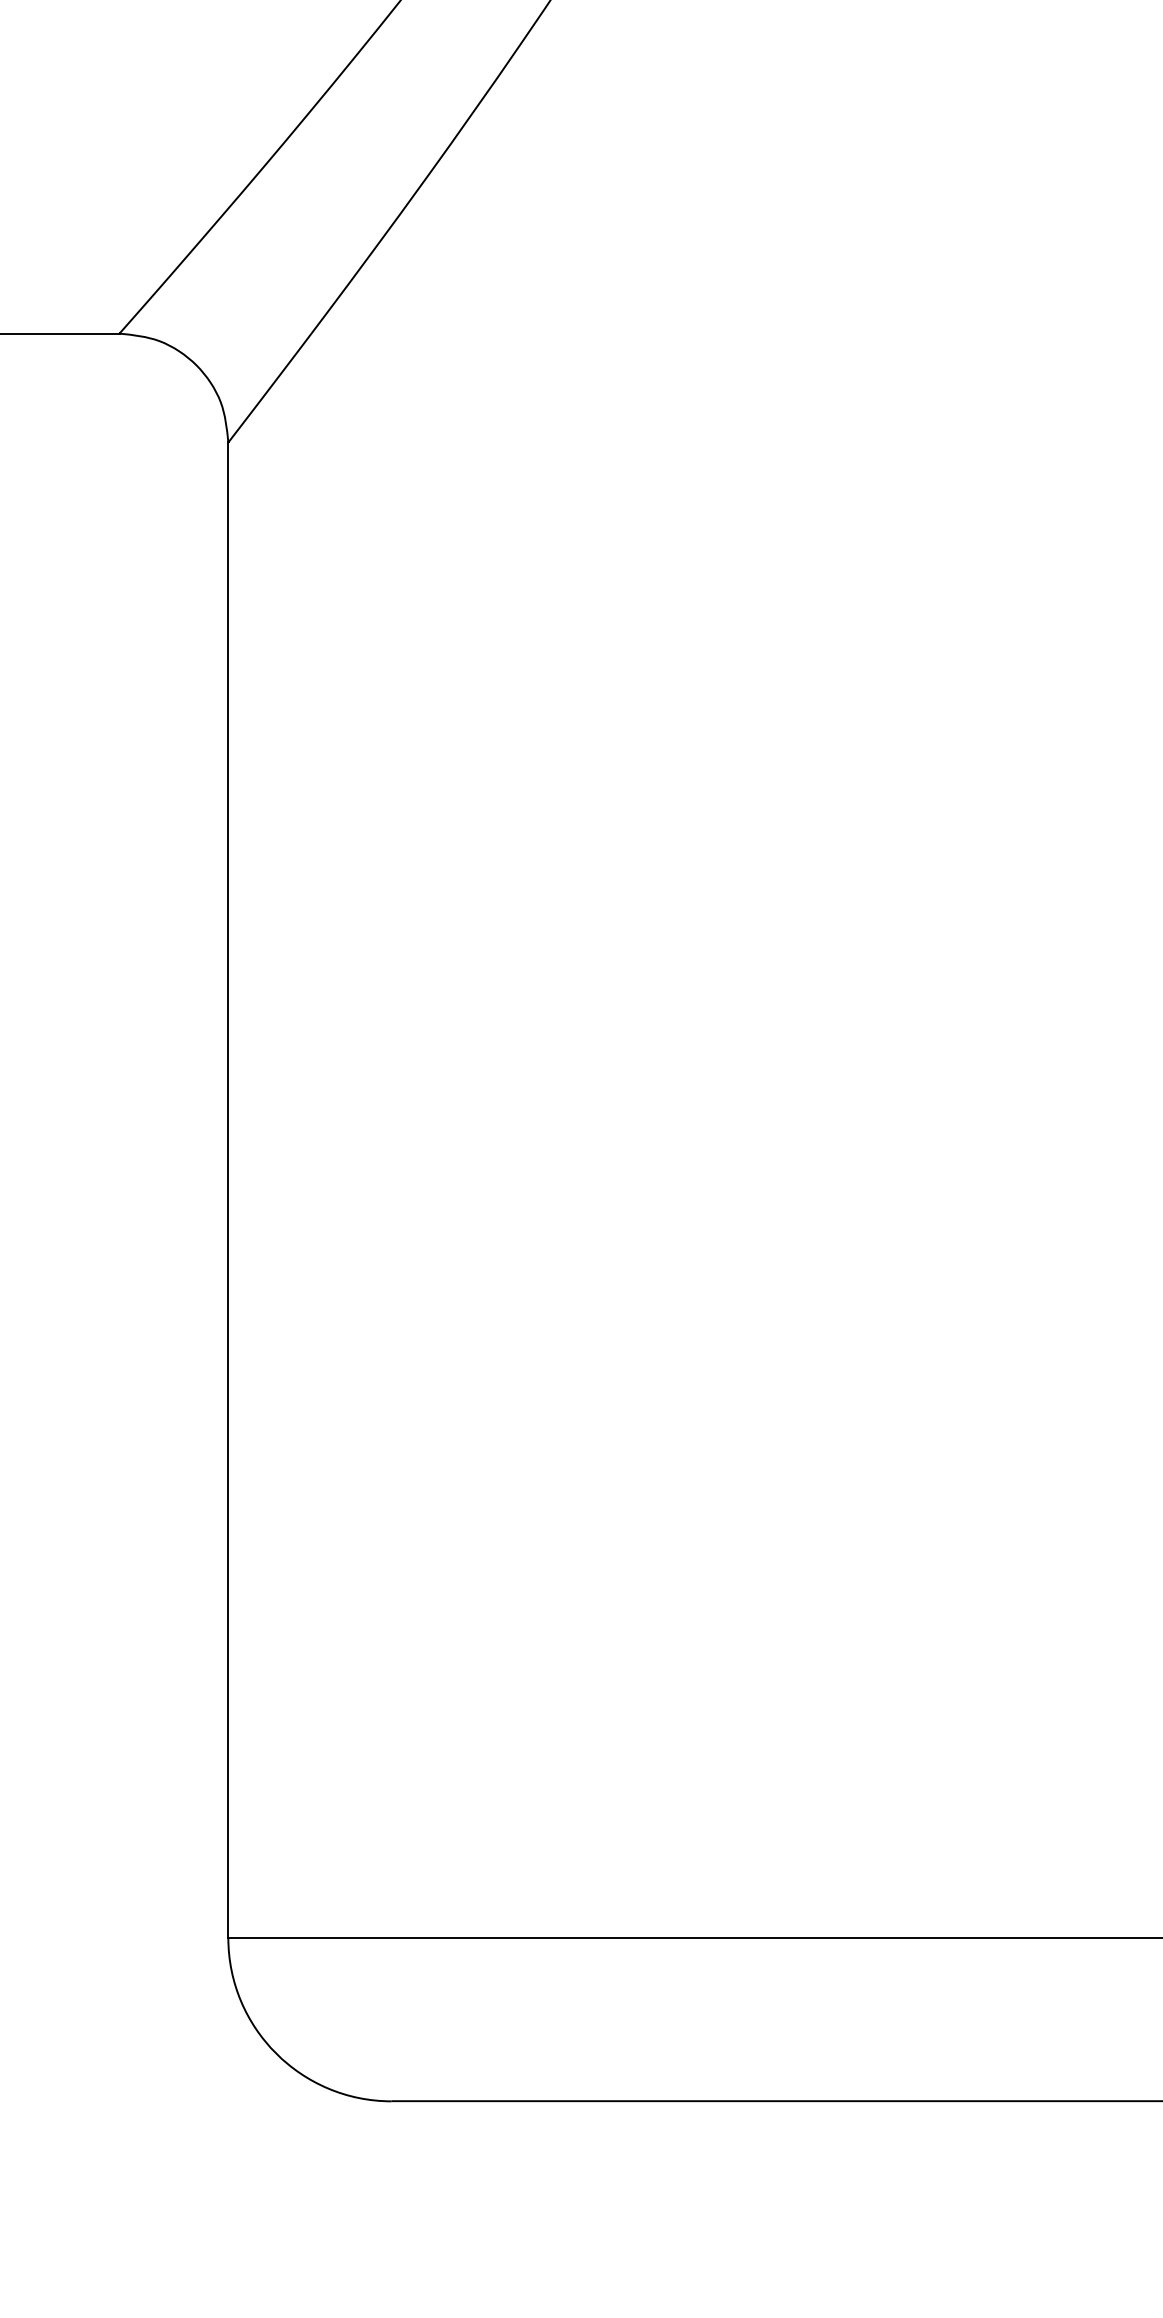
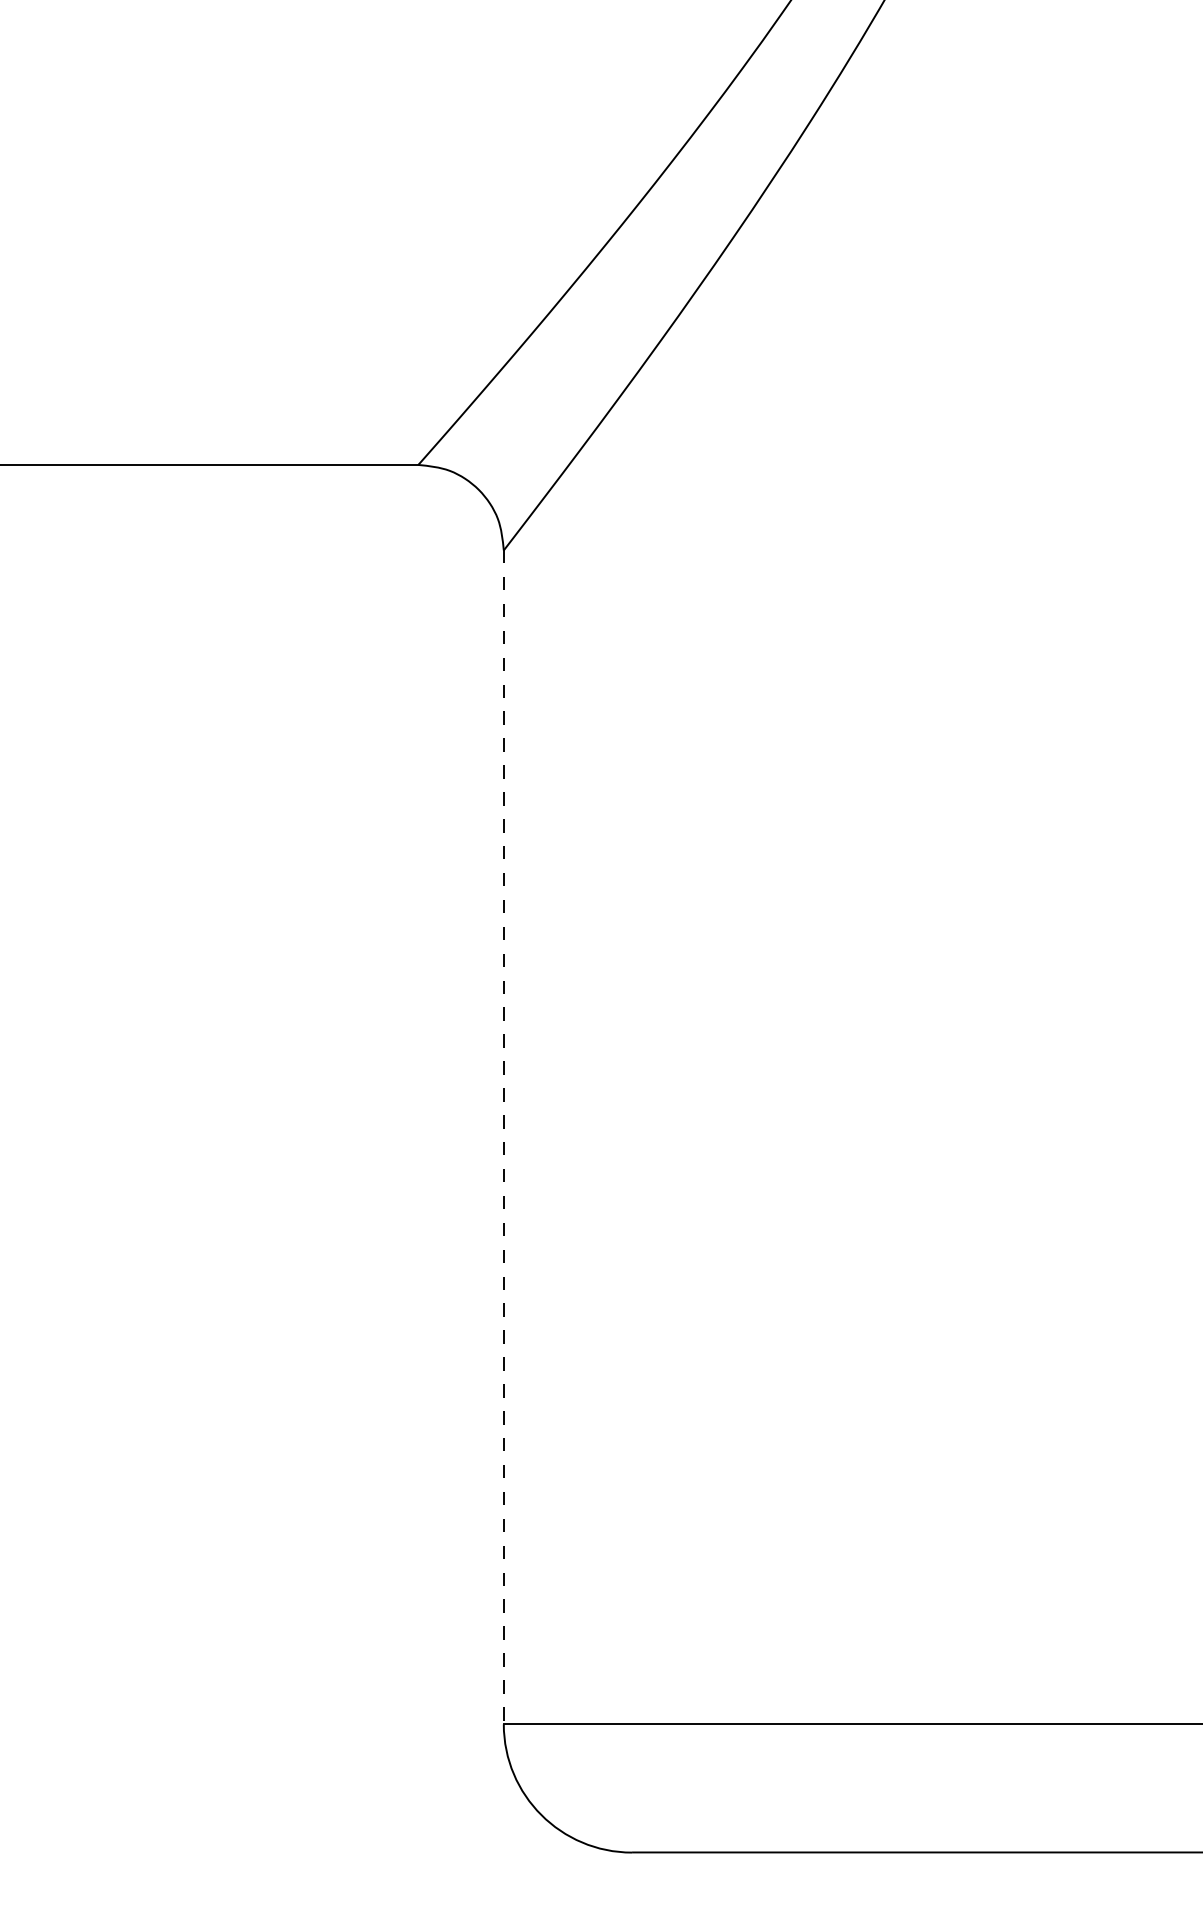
line: (227, 1190) -> (503, 1137), solid -> dashed

